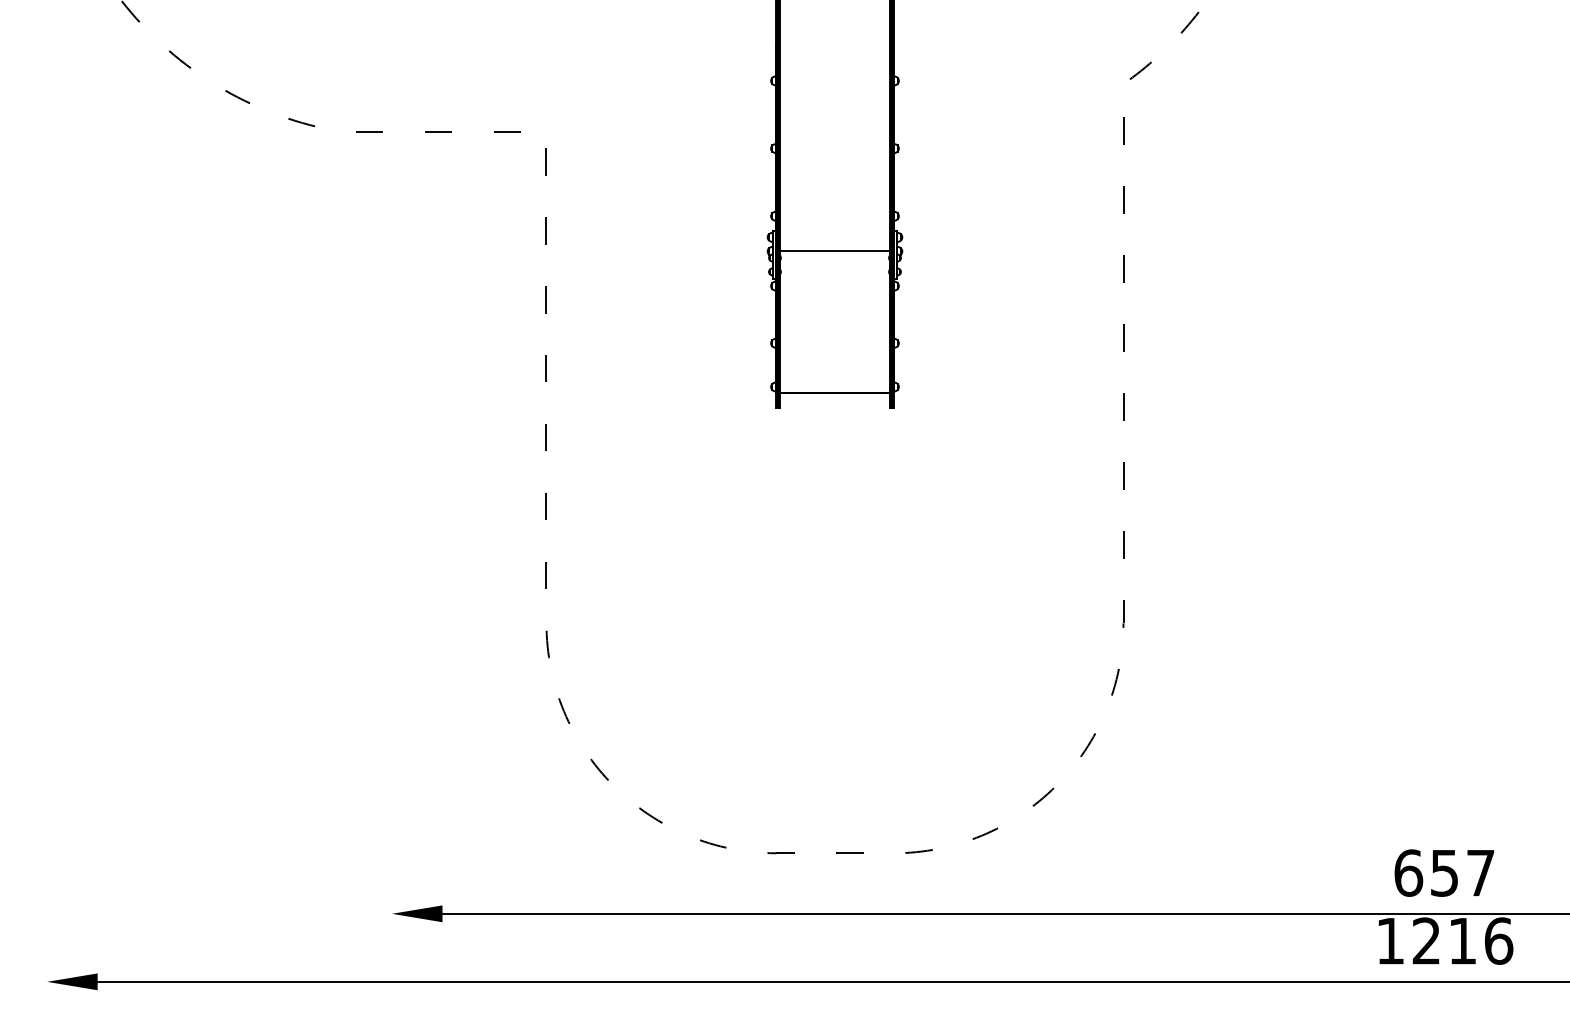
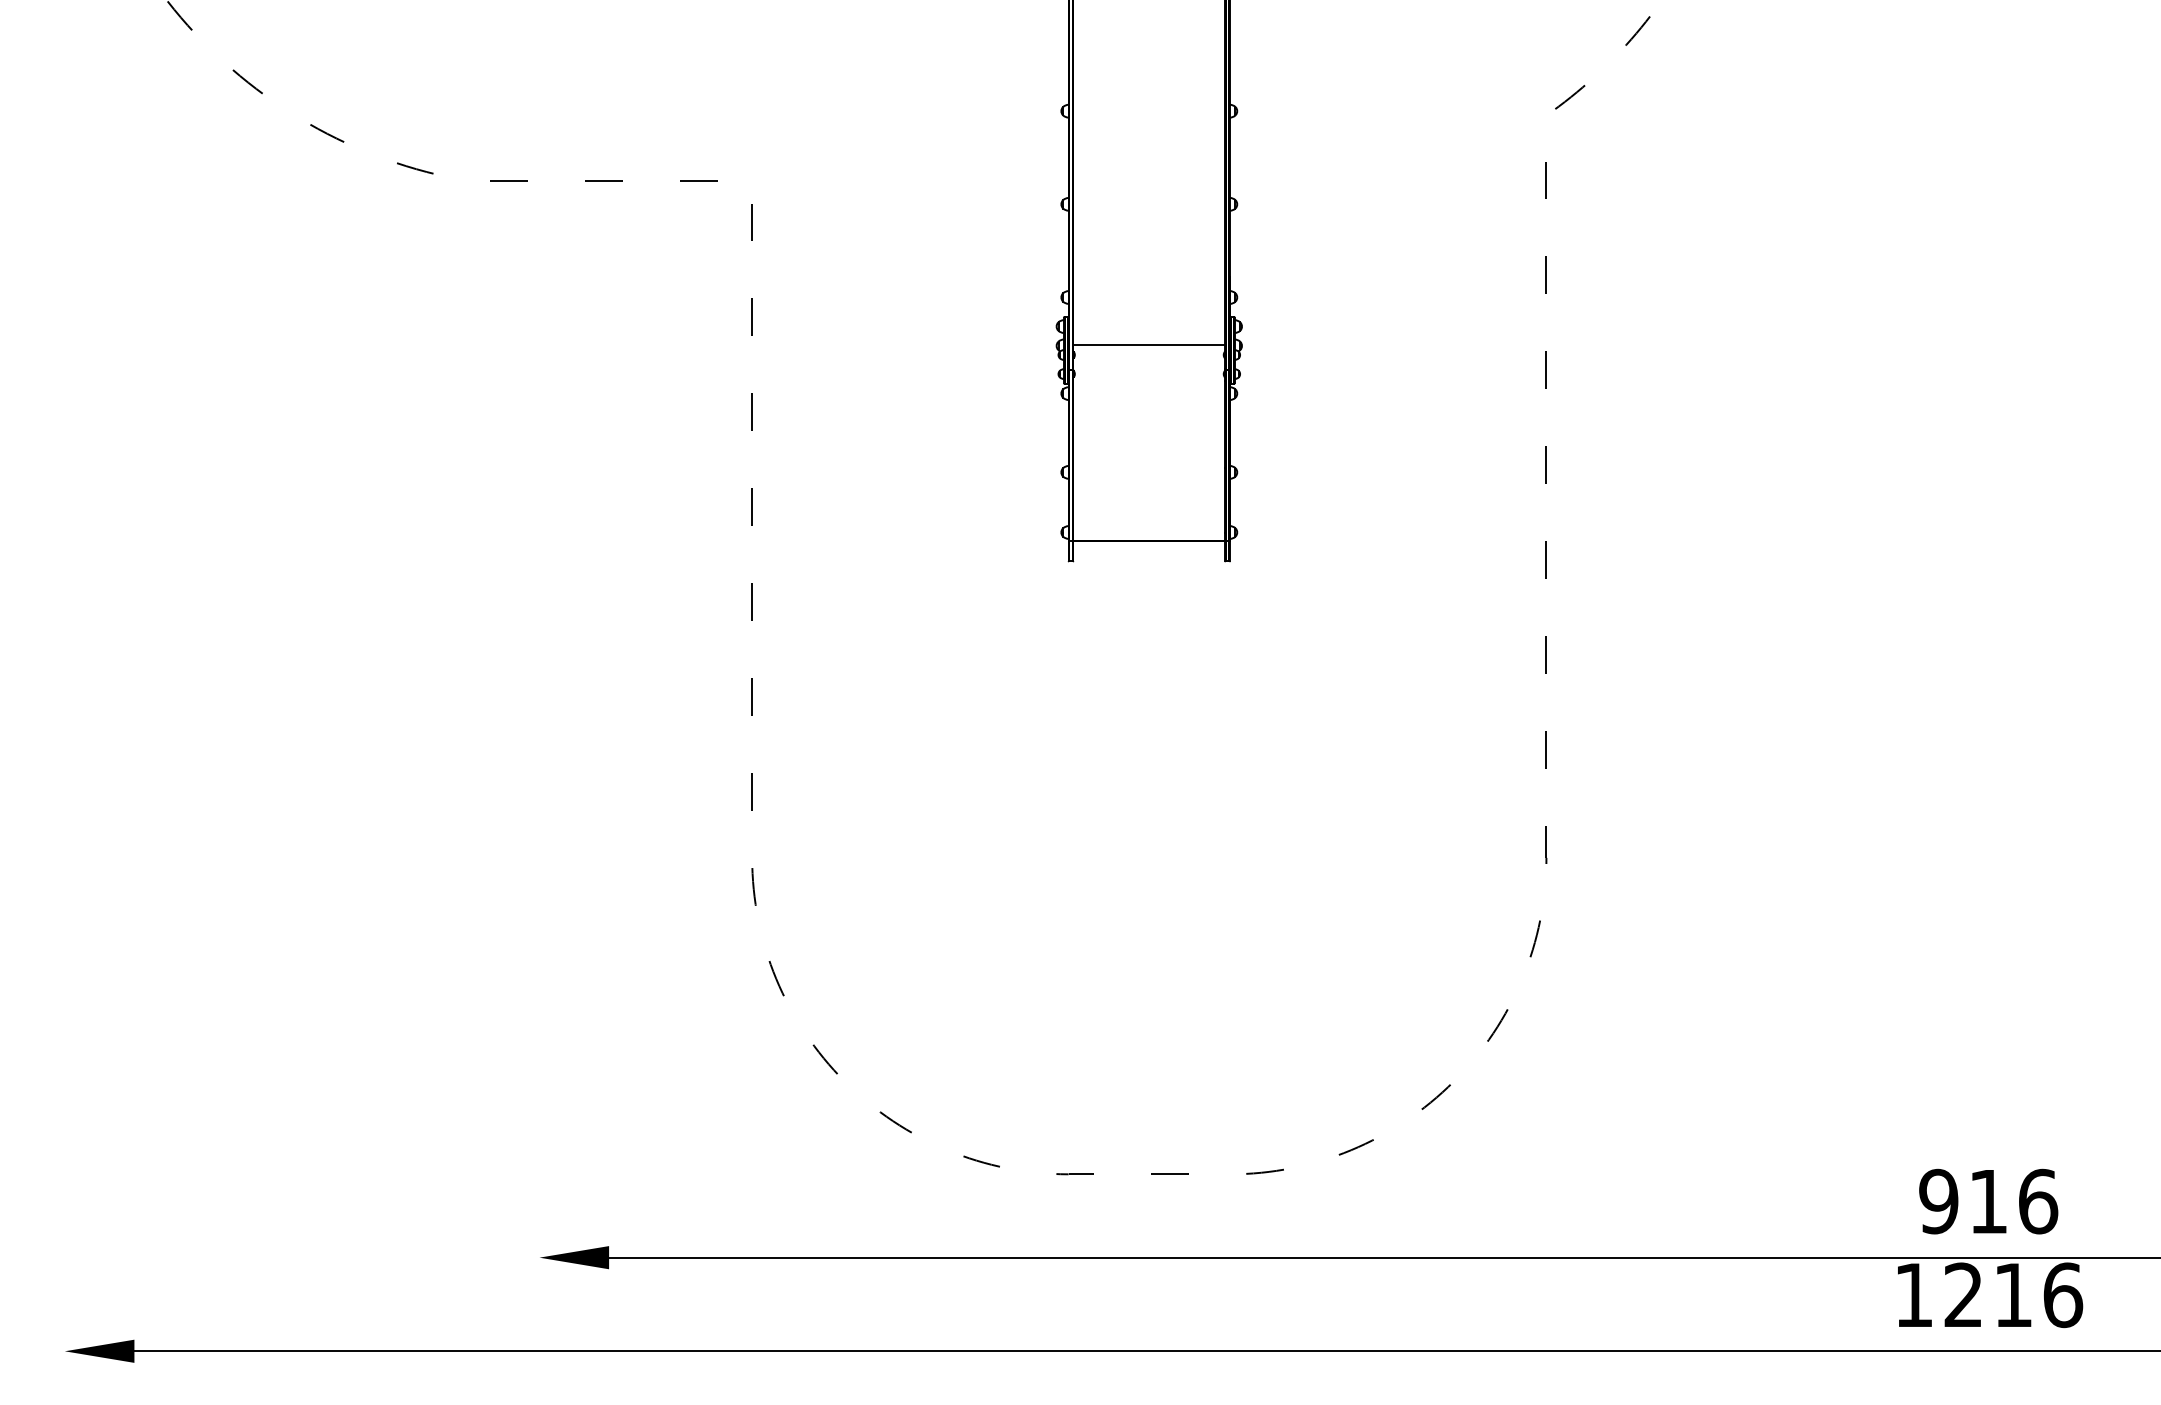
text: (1444, 873) -> (1988, 1201), 657 -> 916

